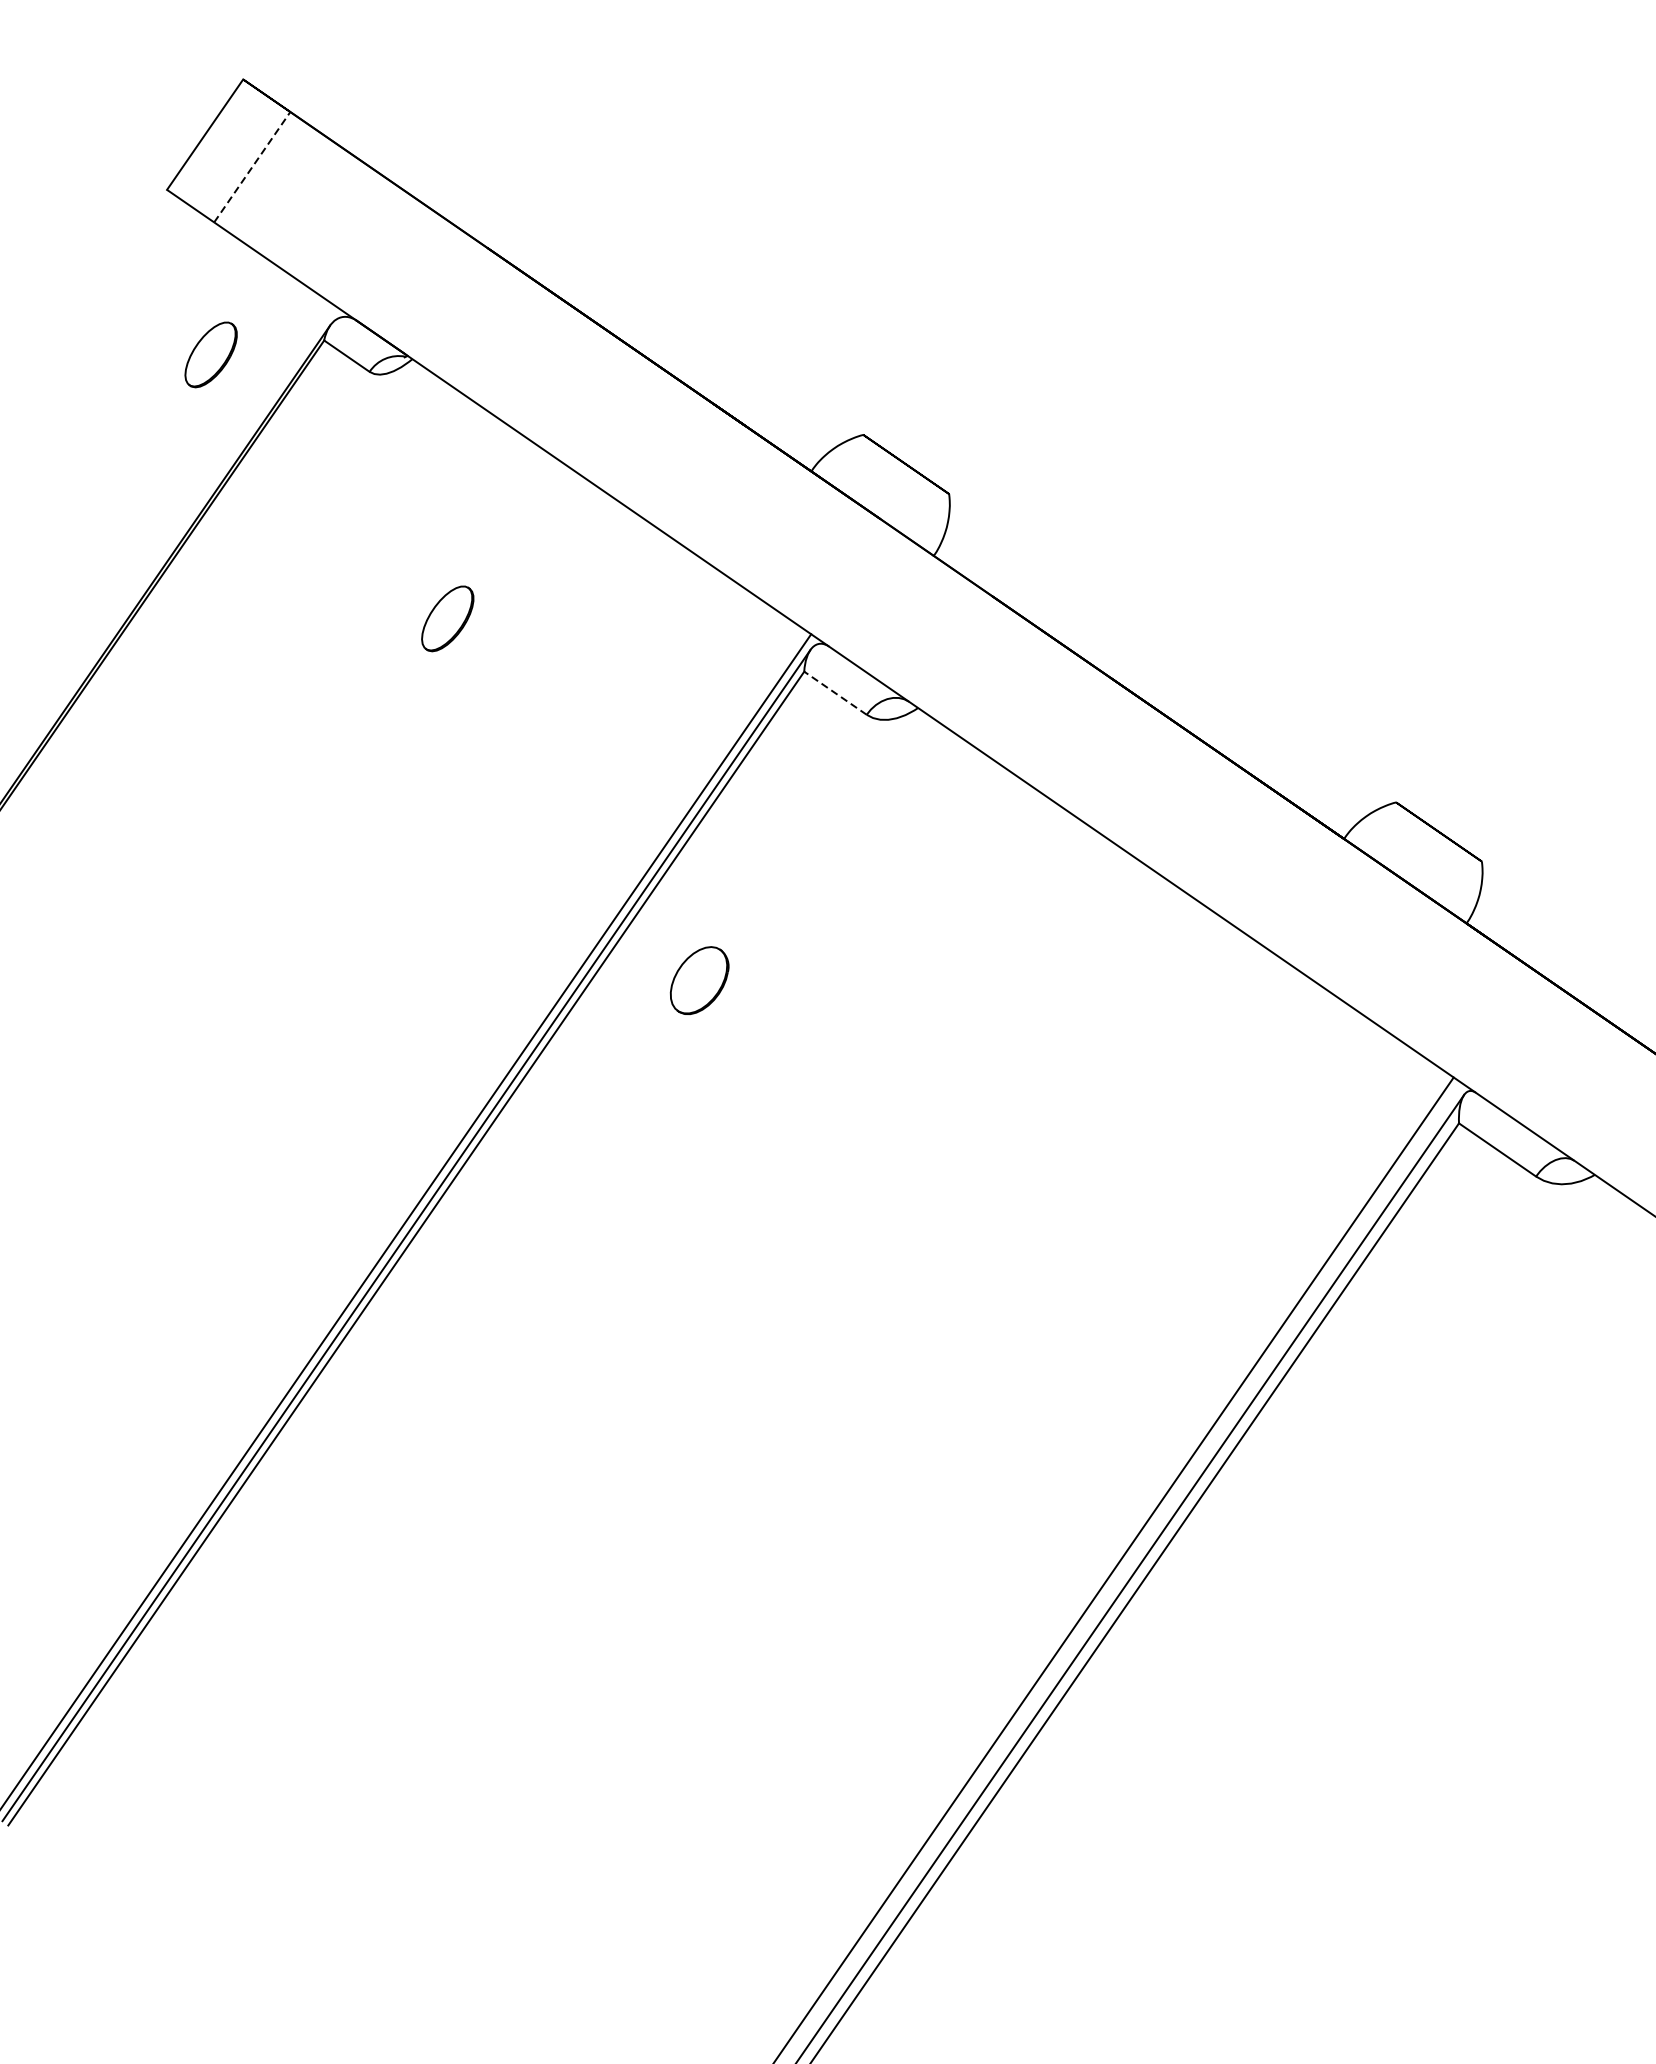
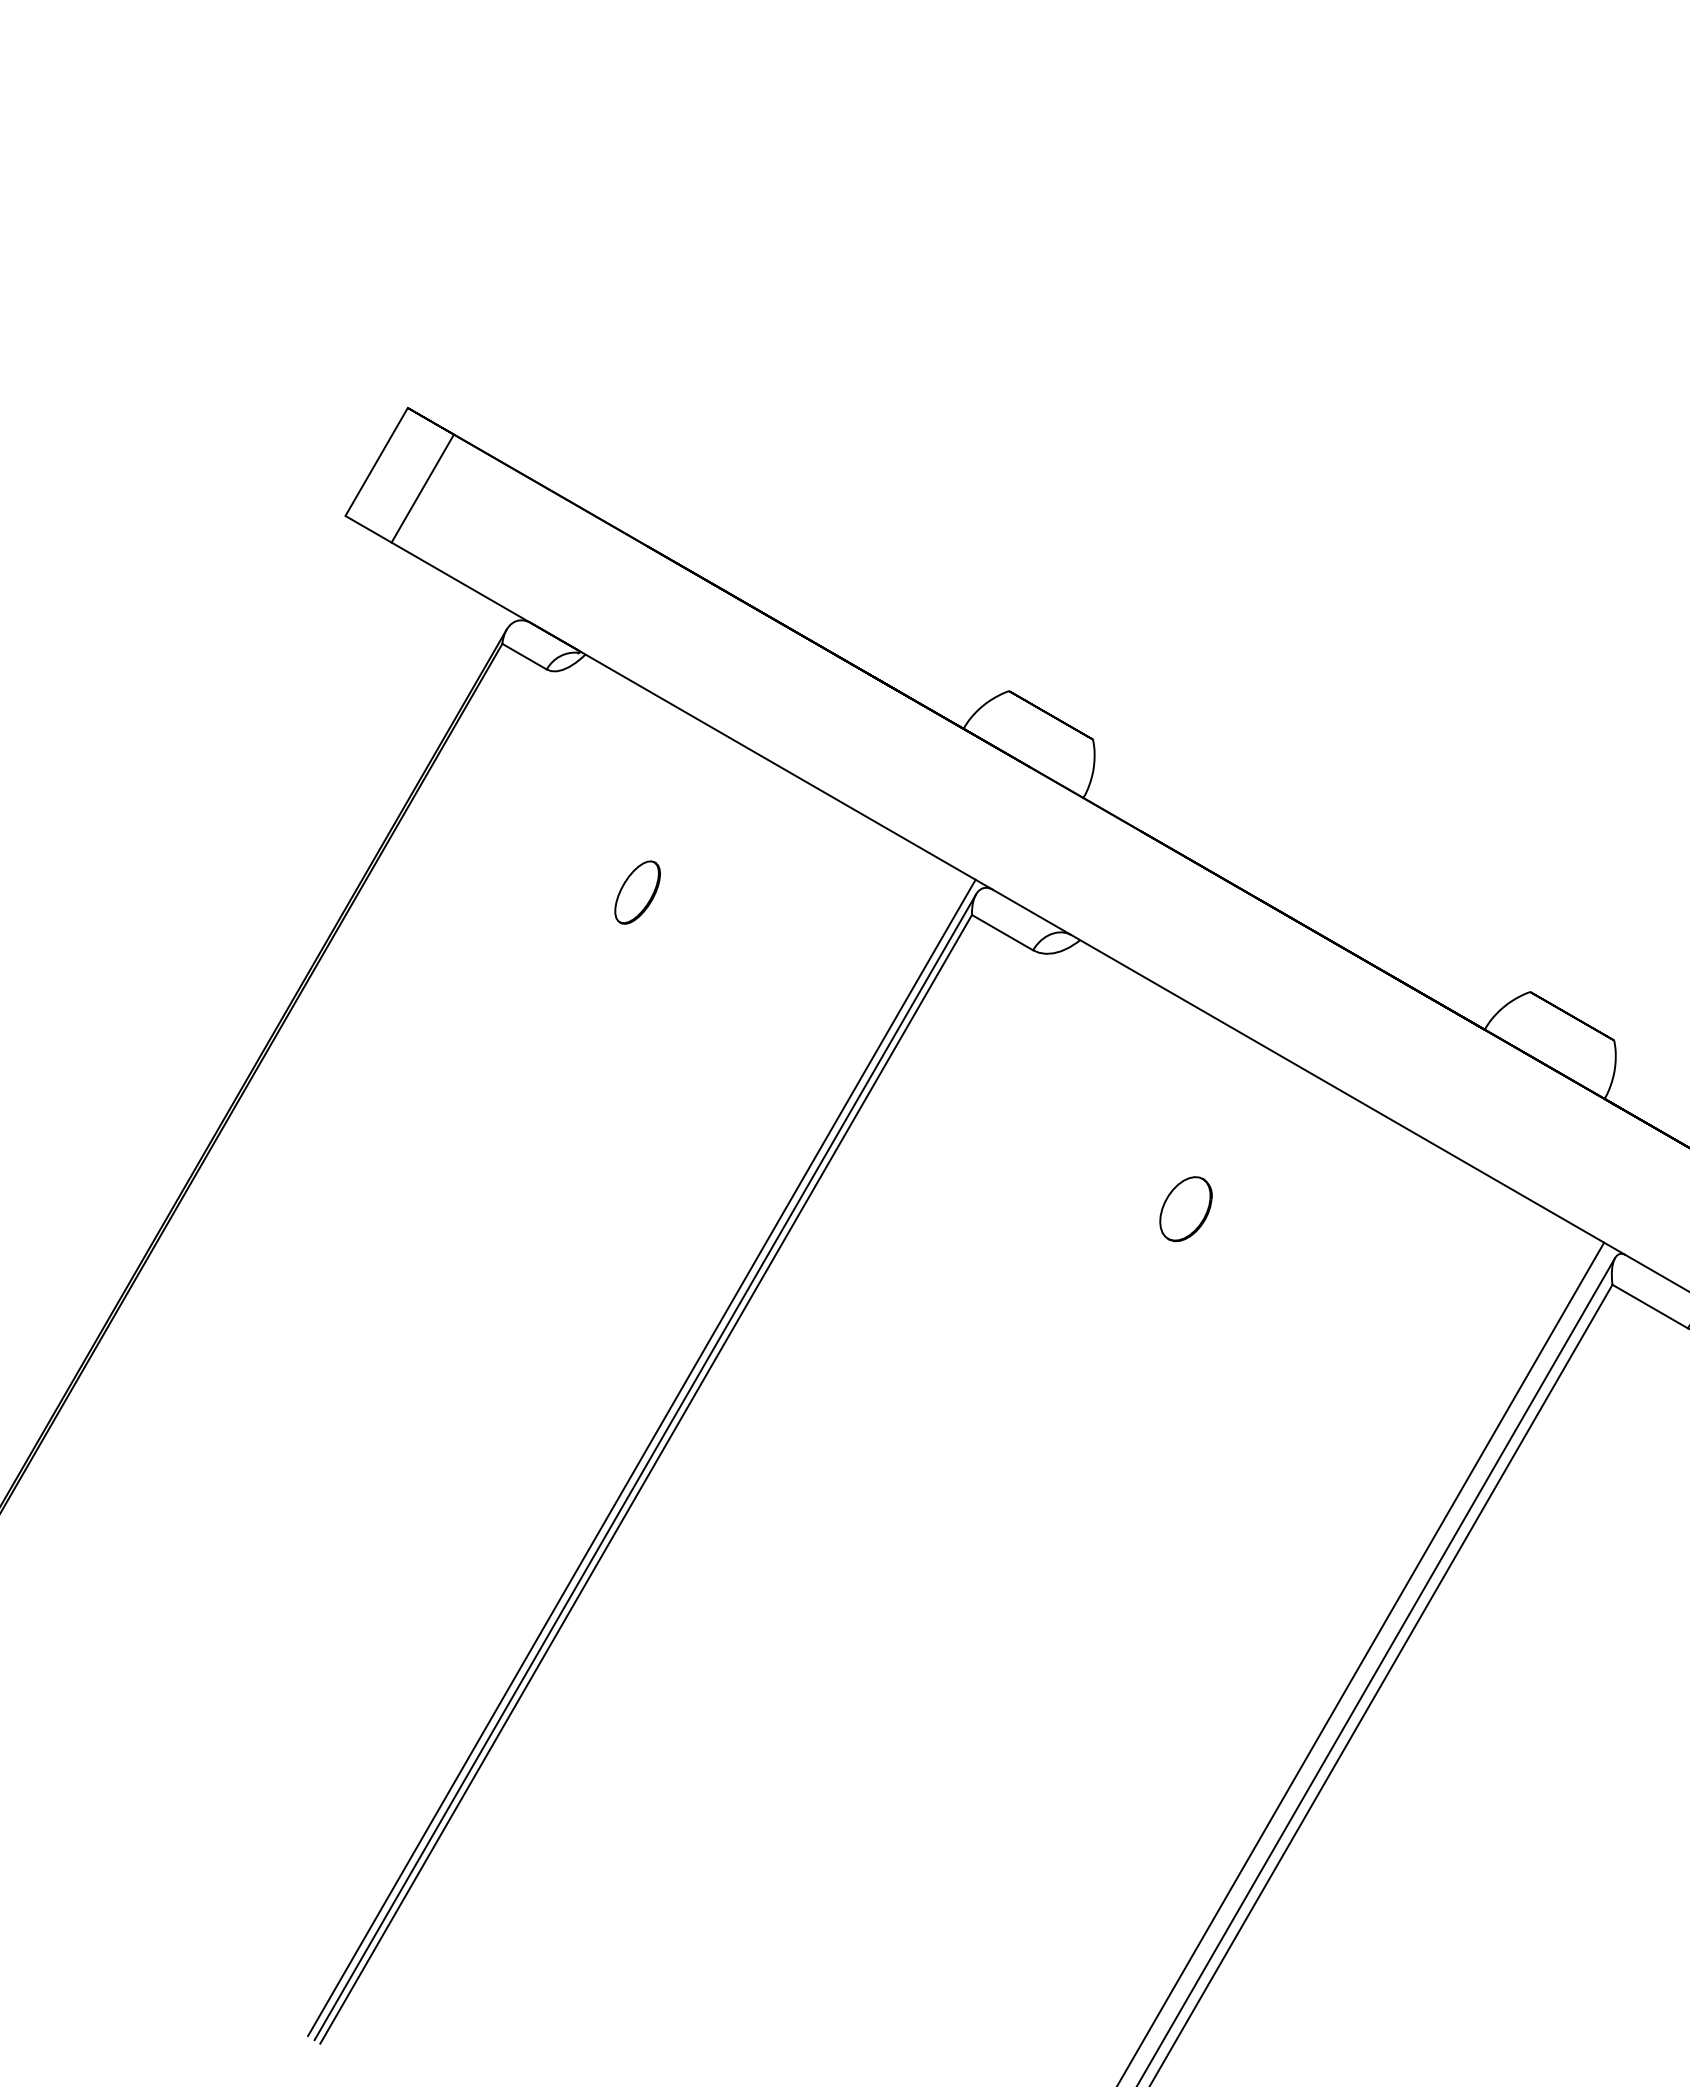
line: (253, 167) -> (423, 488), dashed -> solid
part: (210, 354) -> (398, 665), removed
line: (835, 693) -> (1002, 932), dashed -> solid
part: (699, 980) -> (1185, 1209), moved

